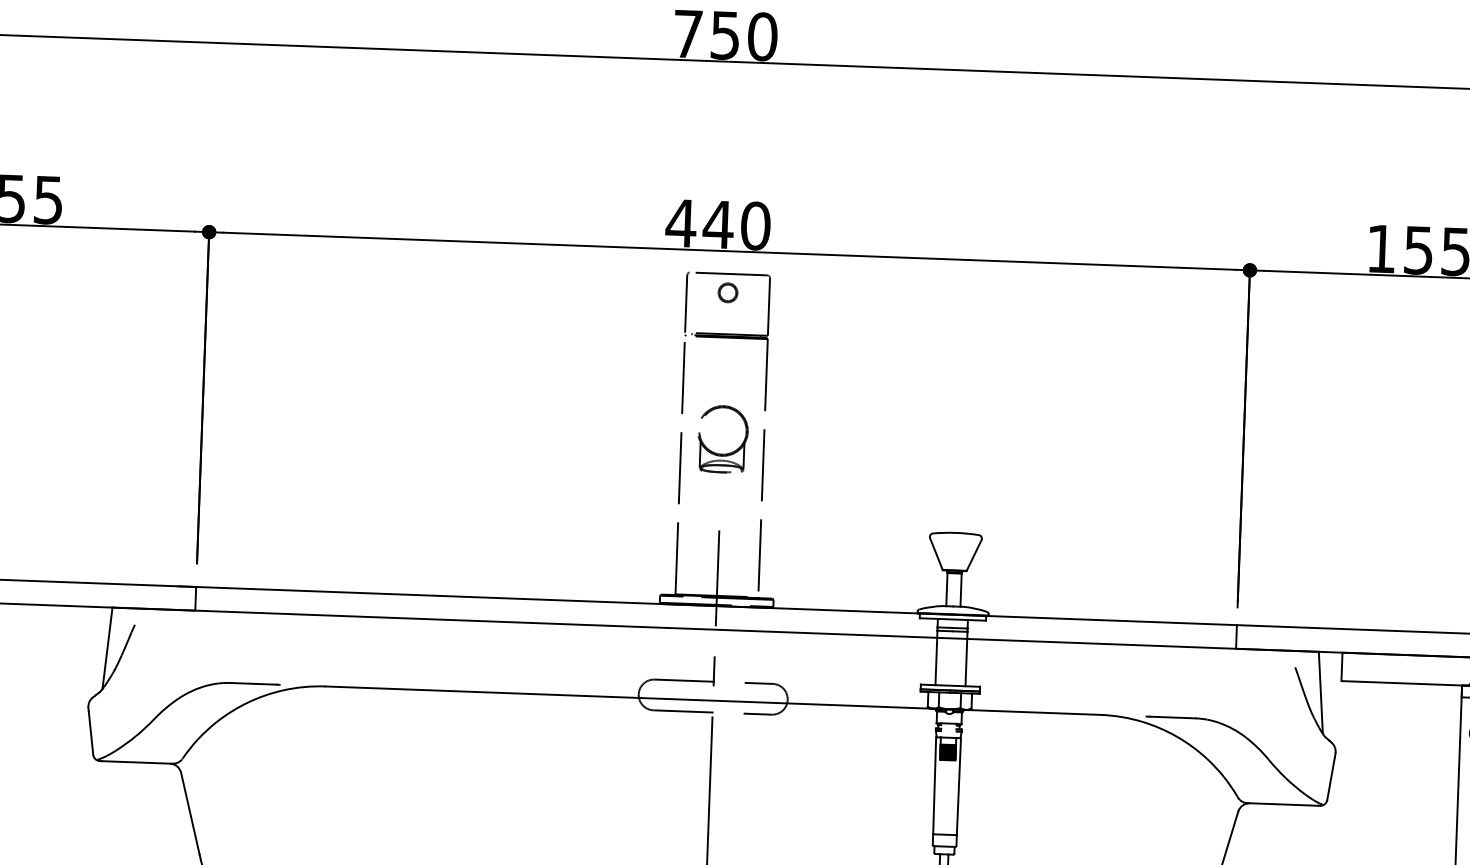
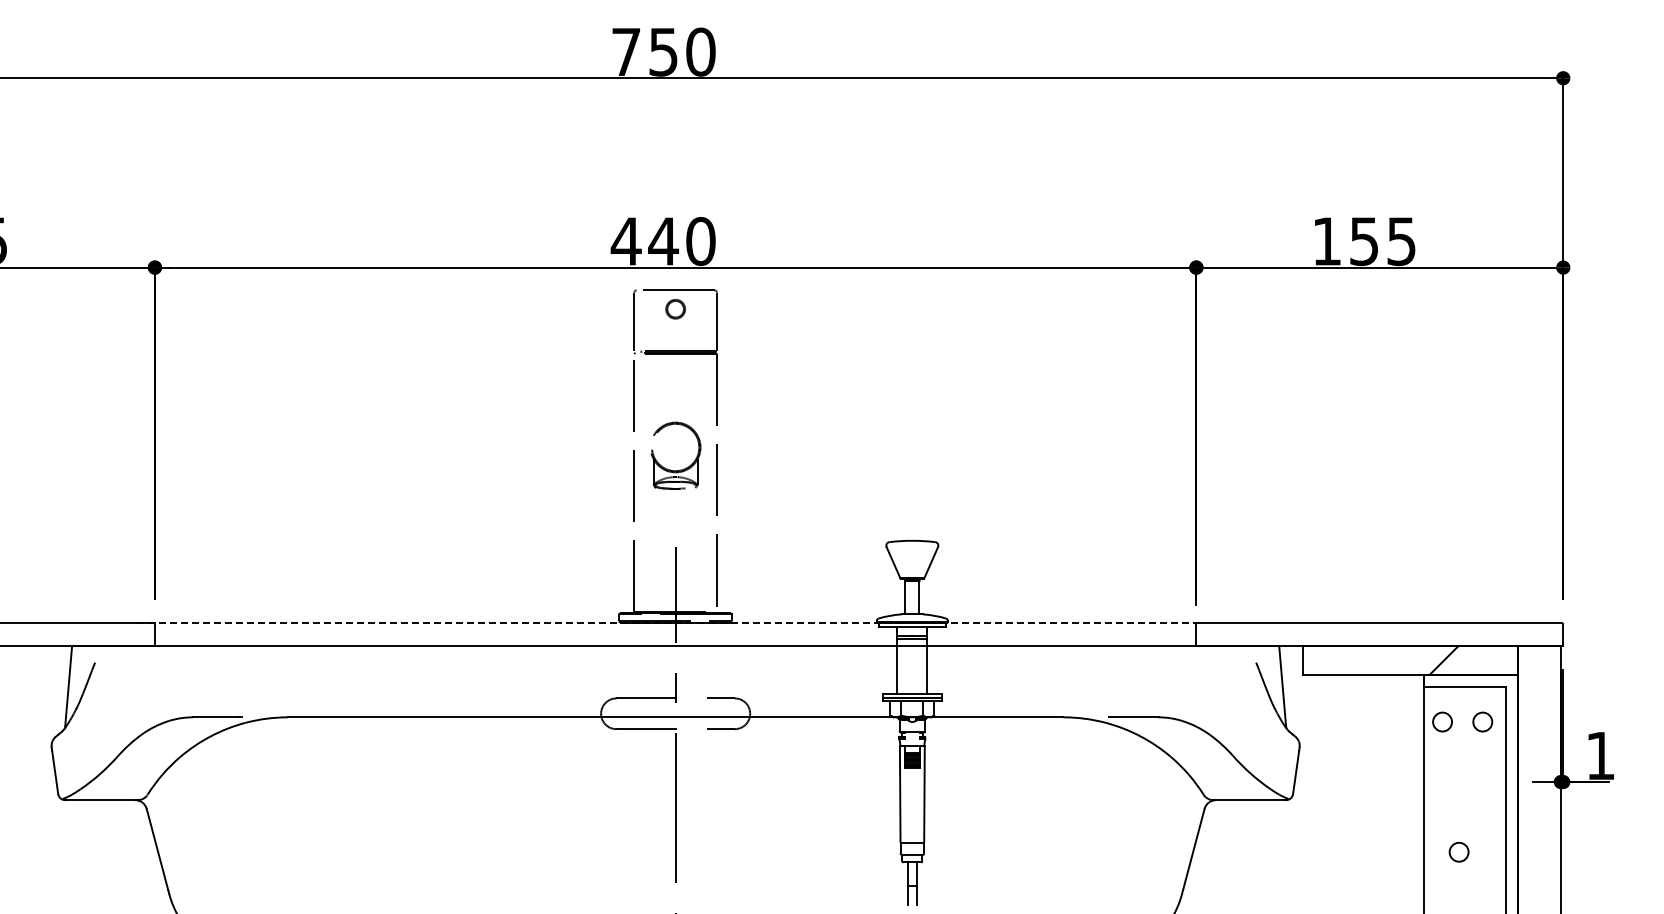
line: (707, 605) -> (666, 622), solid -> dashed

